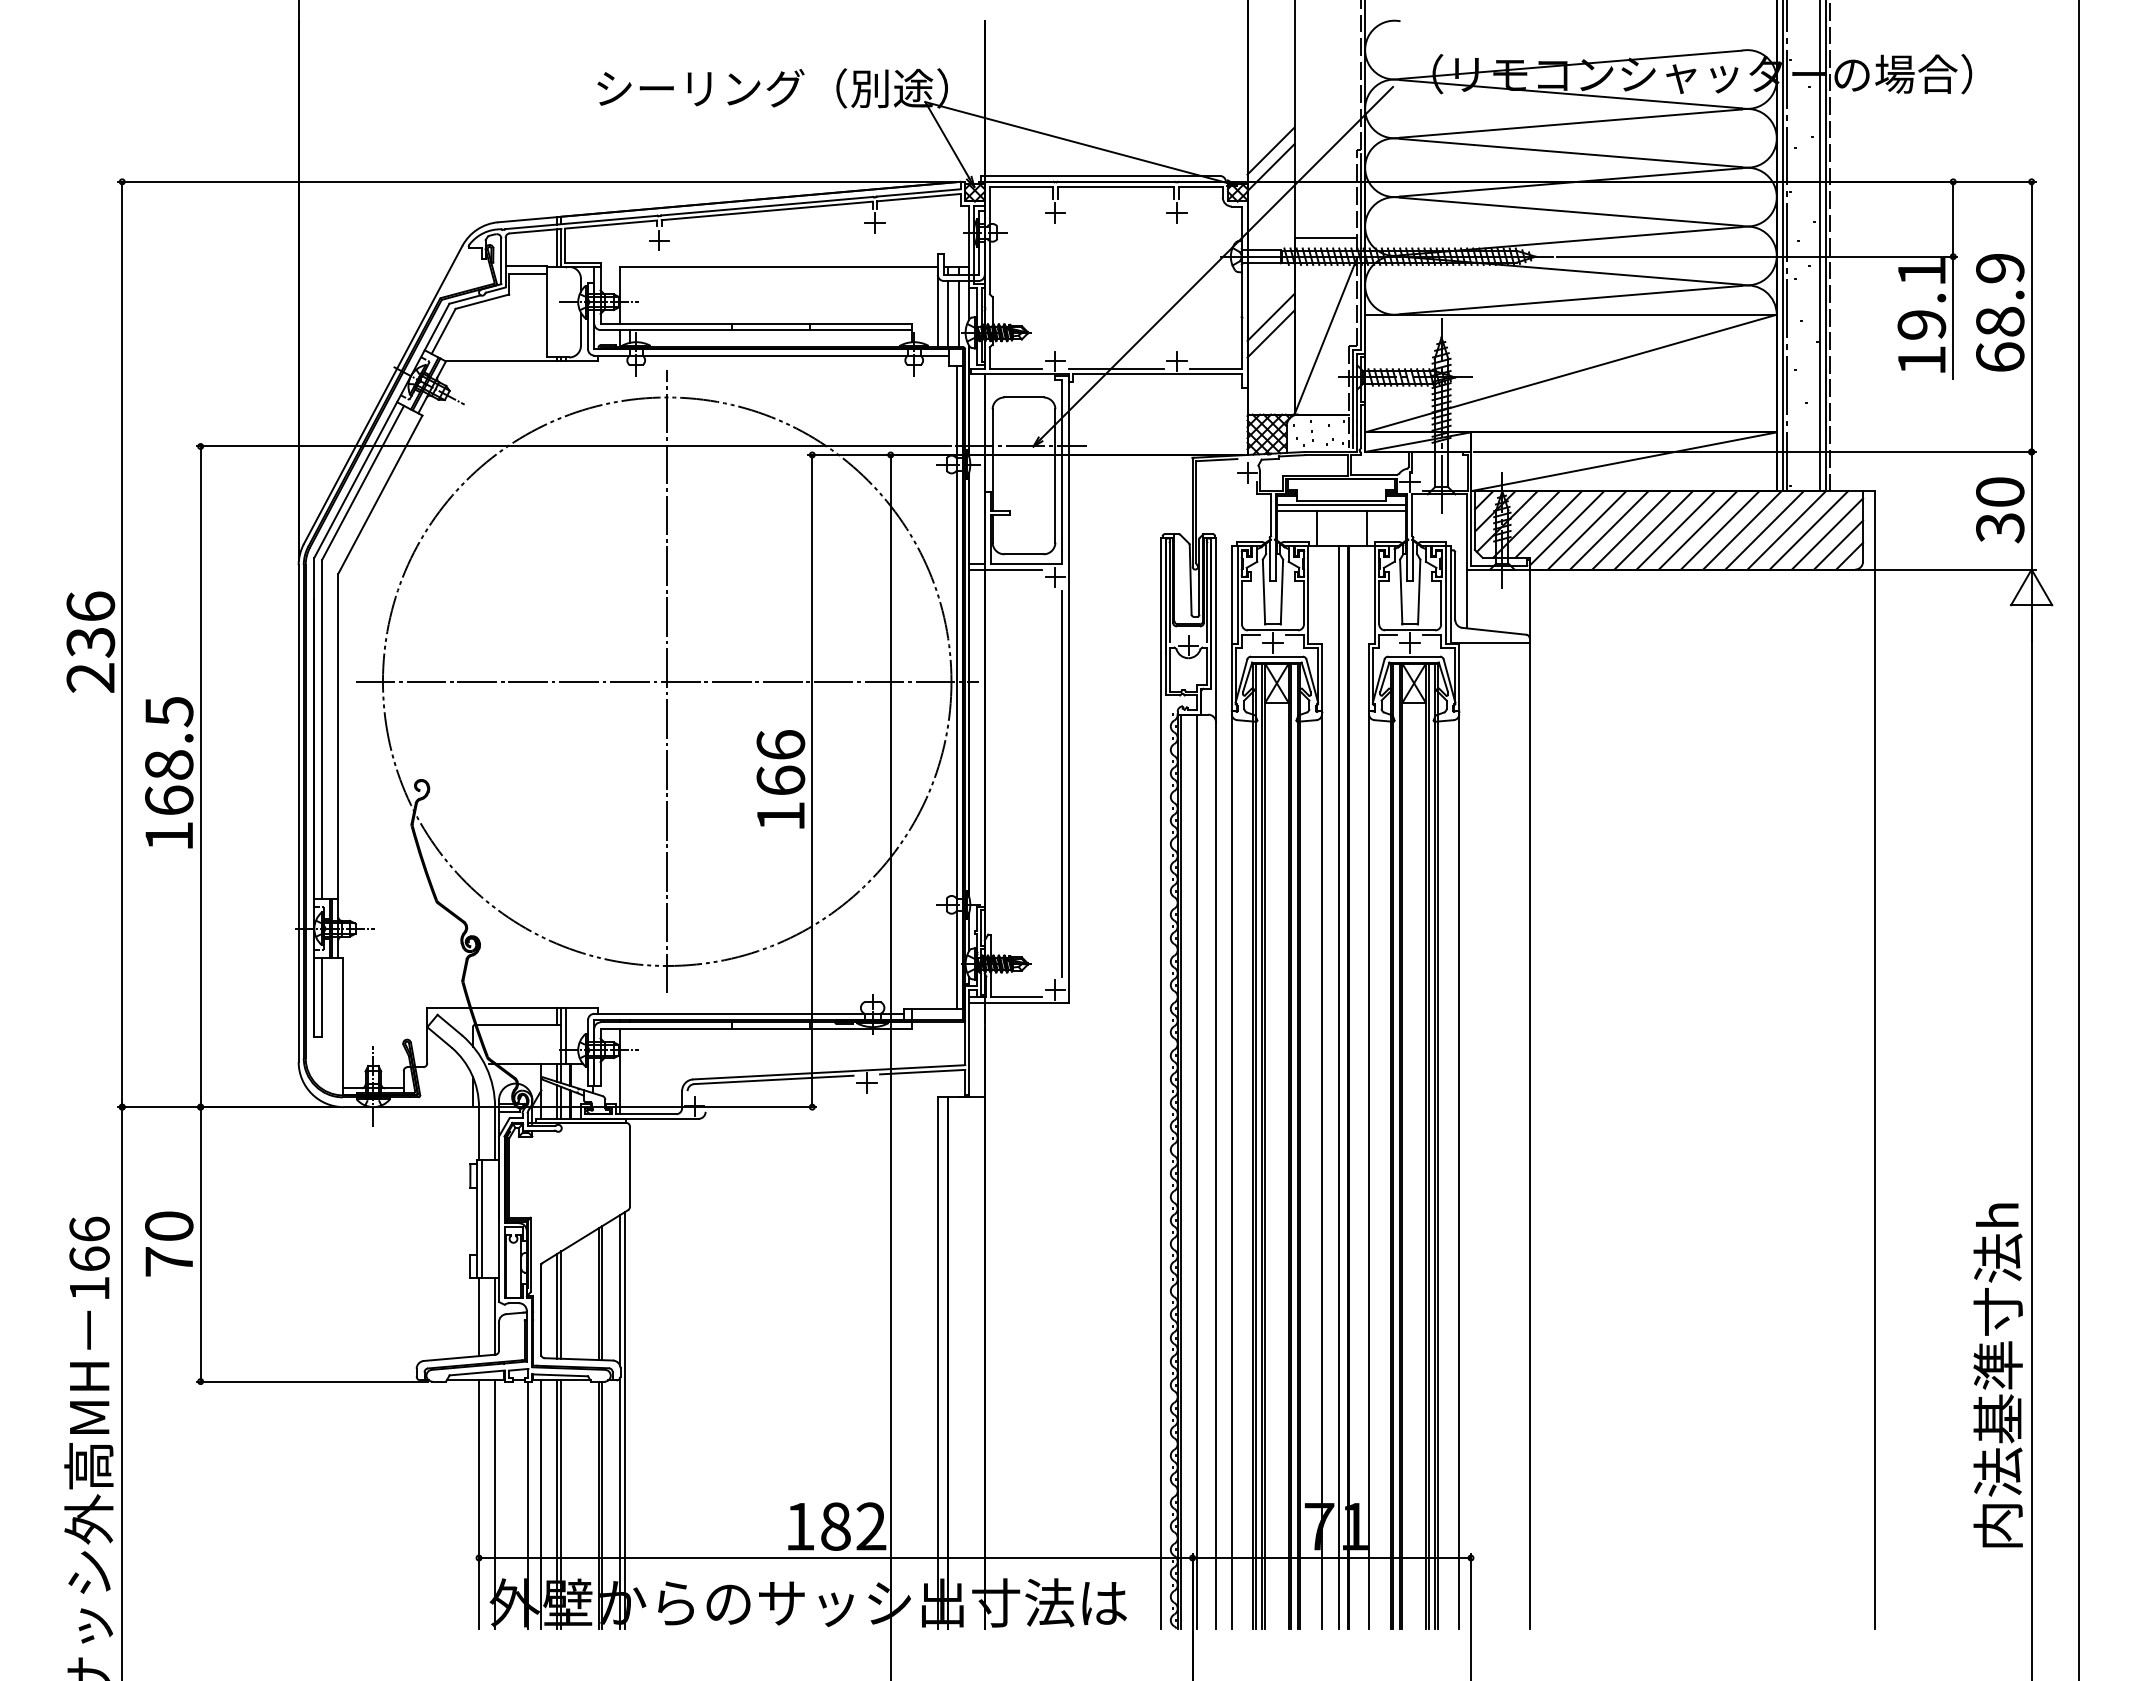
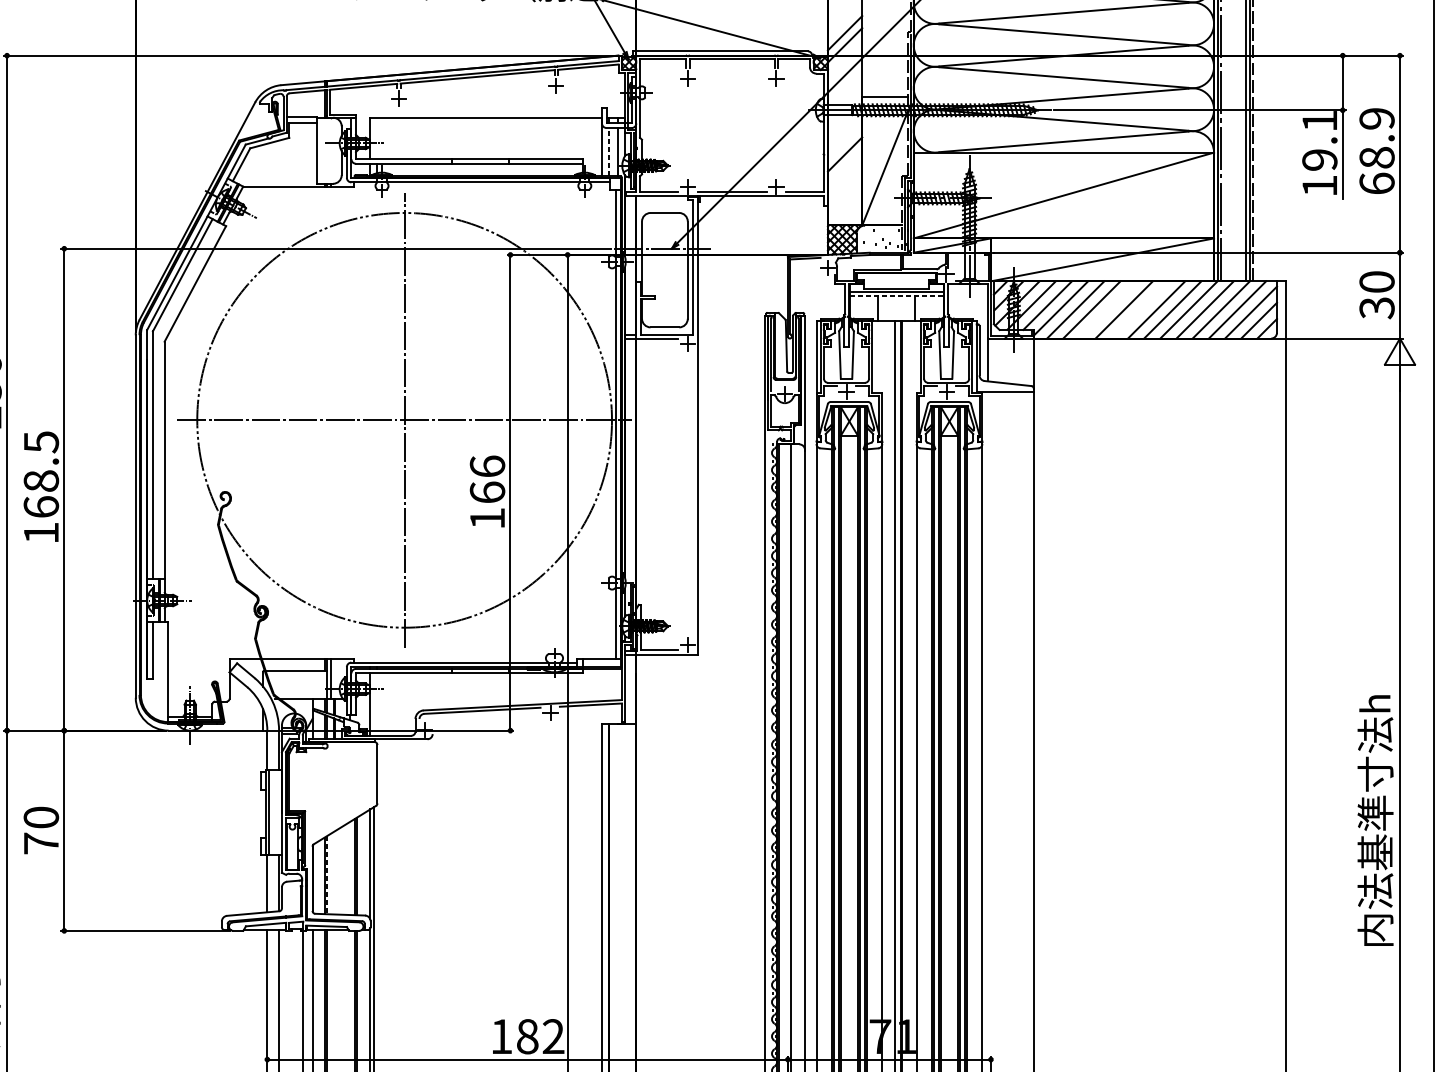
line: (947, 313) -> (609, 151), solid -> dashed
line: (1270, 333) -> (844, 166), removed
line: (1341, 510) -> (896, 295), solid -> dashed
line: (1631, 530) -> (1108, 310), removed
line: (1675, 530) -> (1140, 310), removed
line: (1062, 783) -> (692, 494), removed
line: (561, 1305) -> (327, 875), solid -> dashed
text: (1997, 1375) -> (1375, 820), moved

